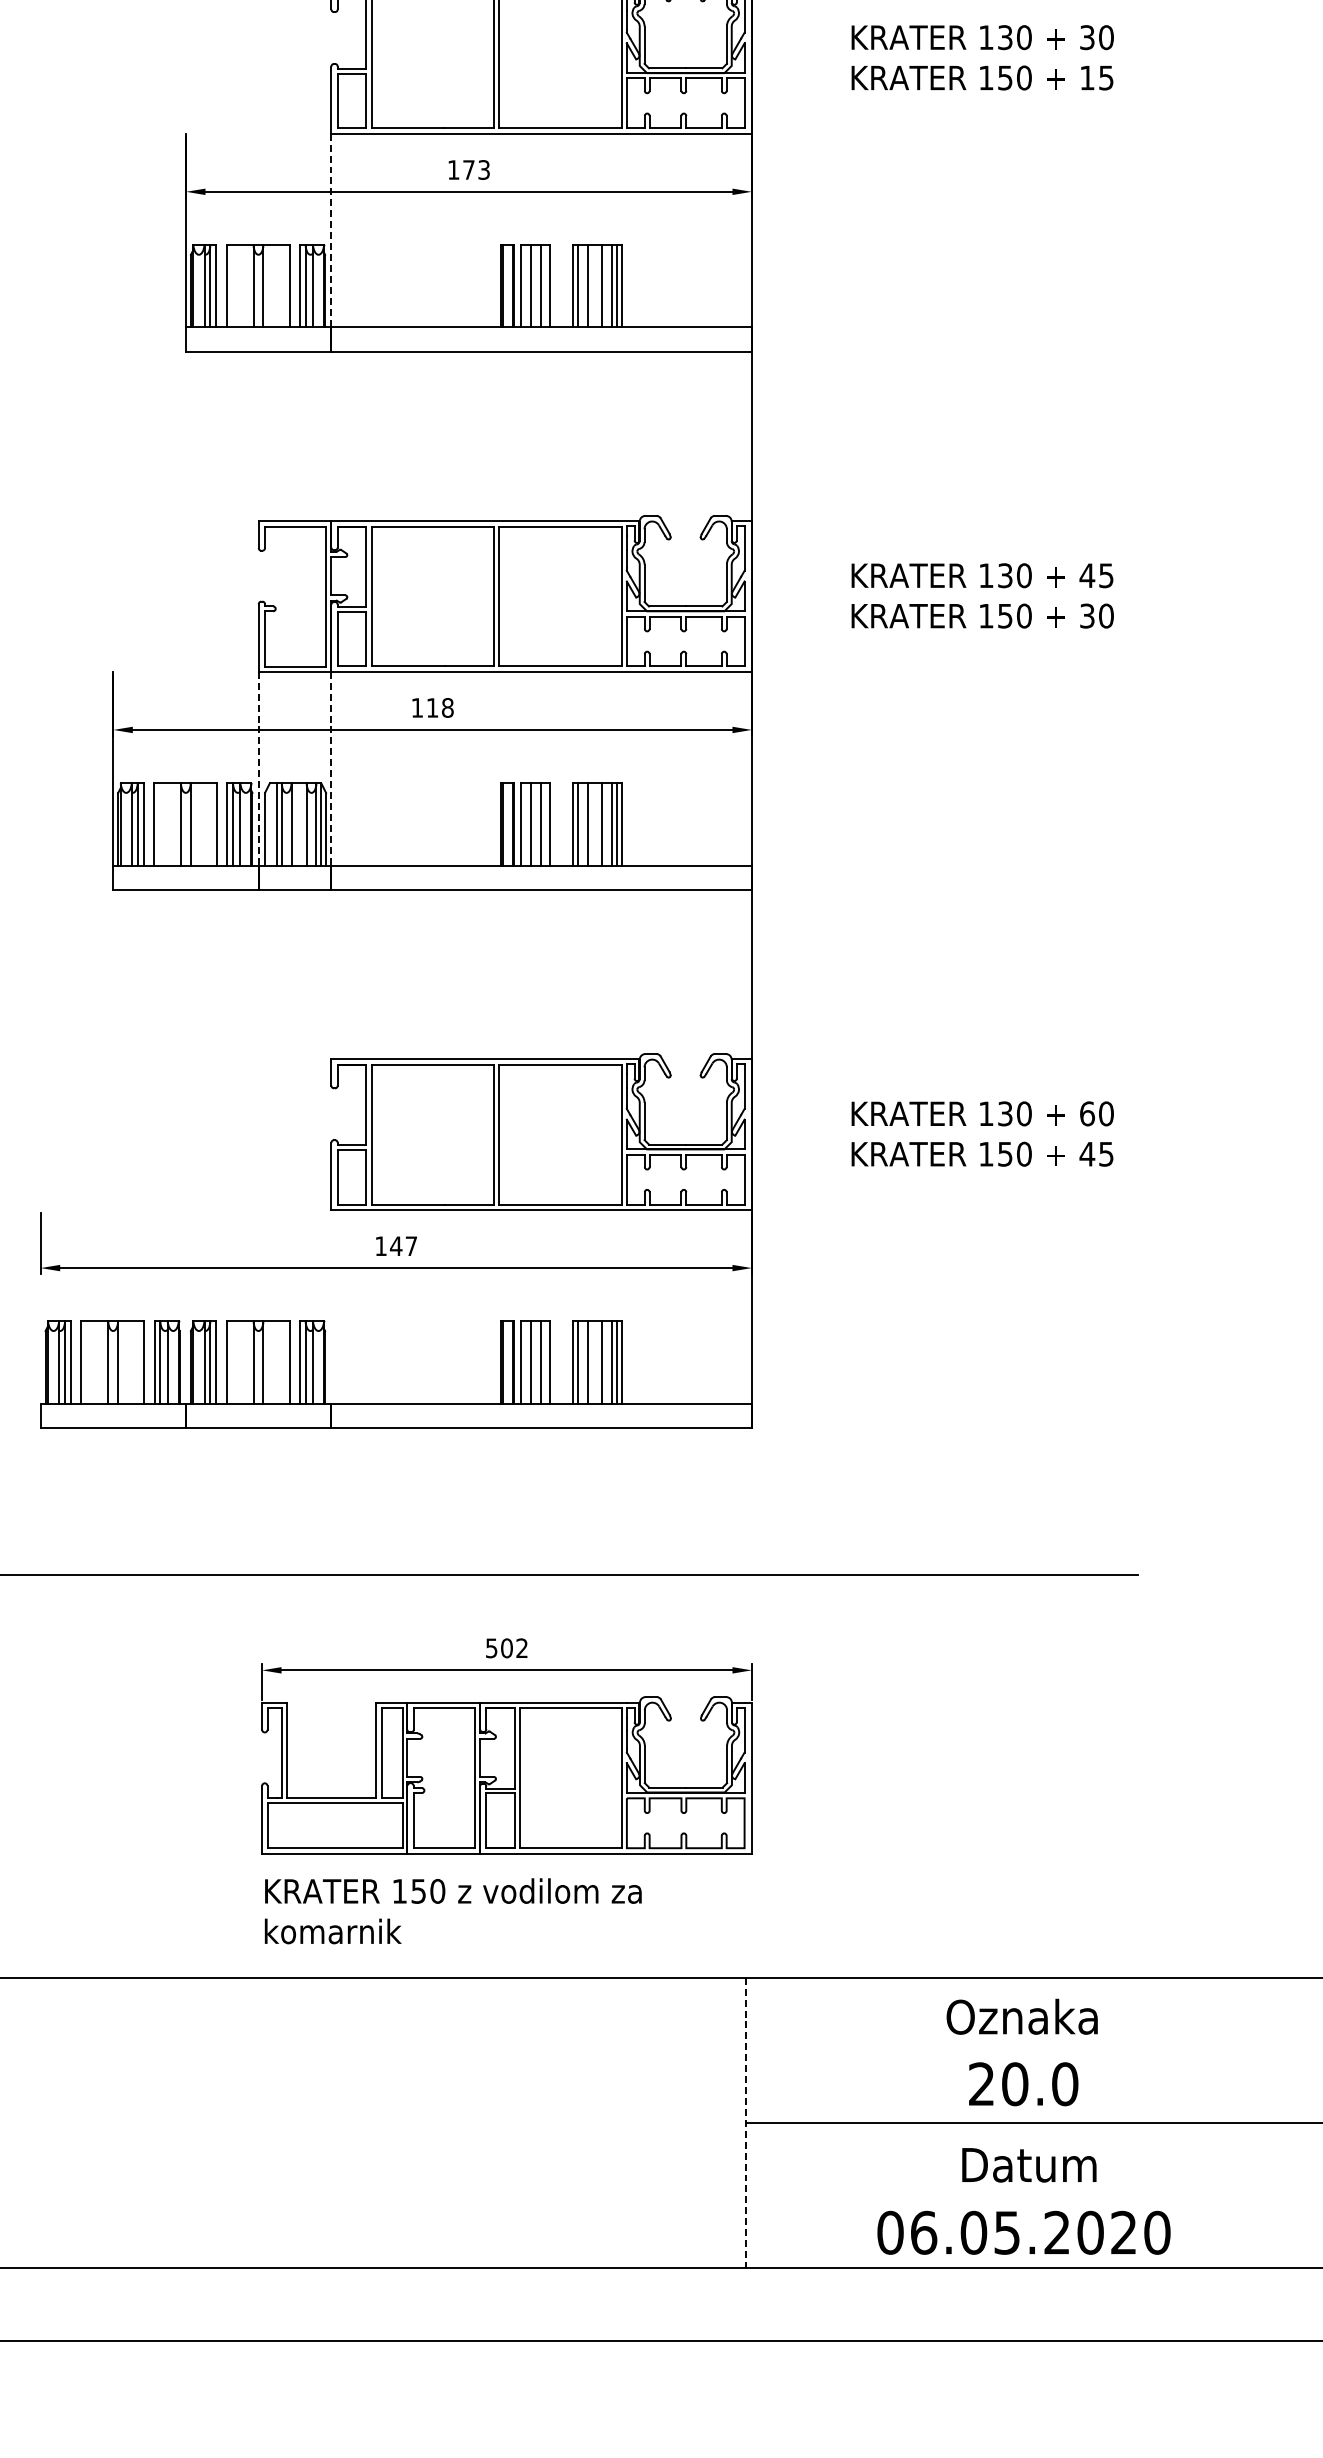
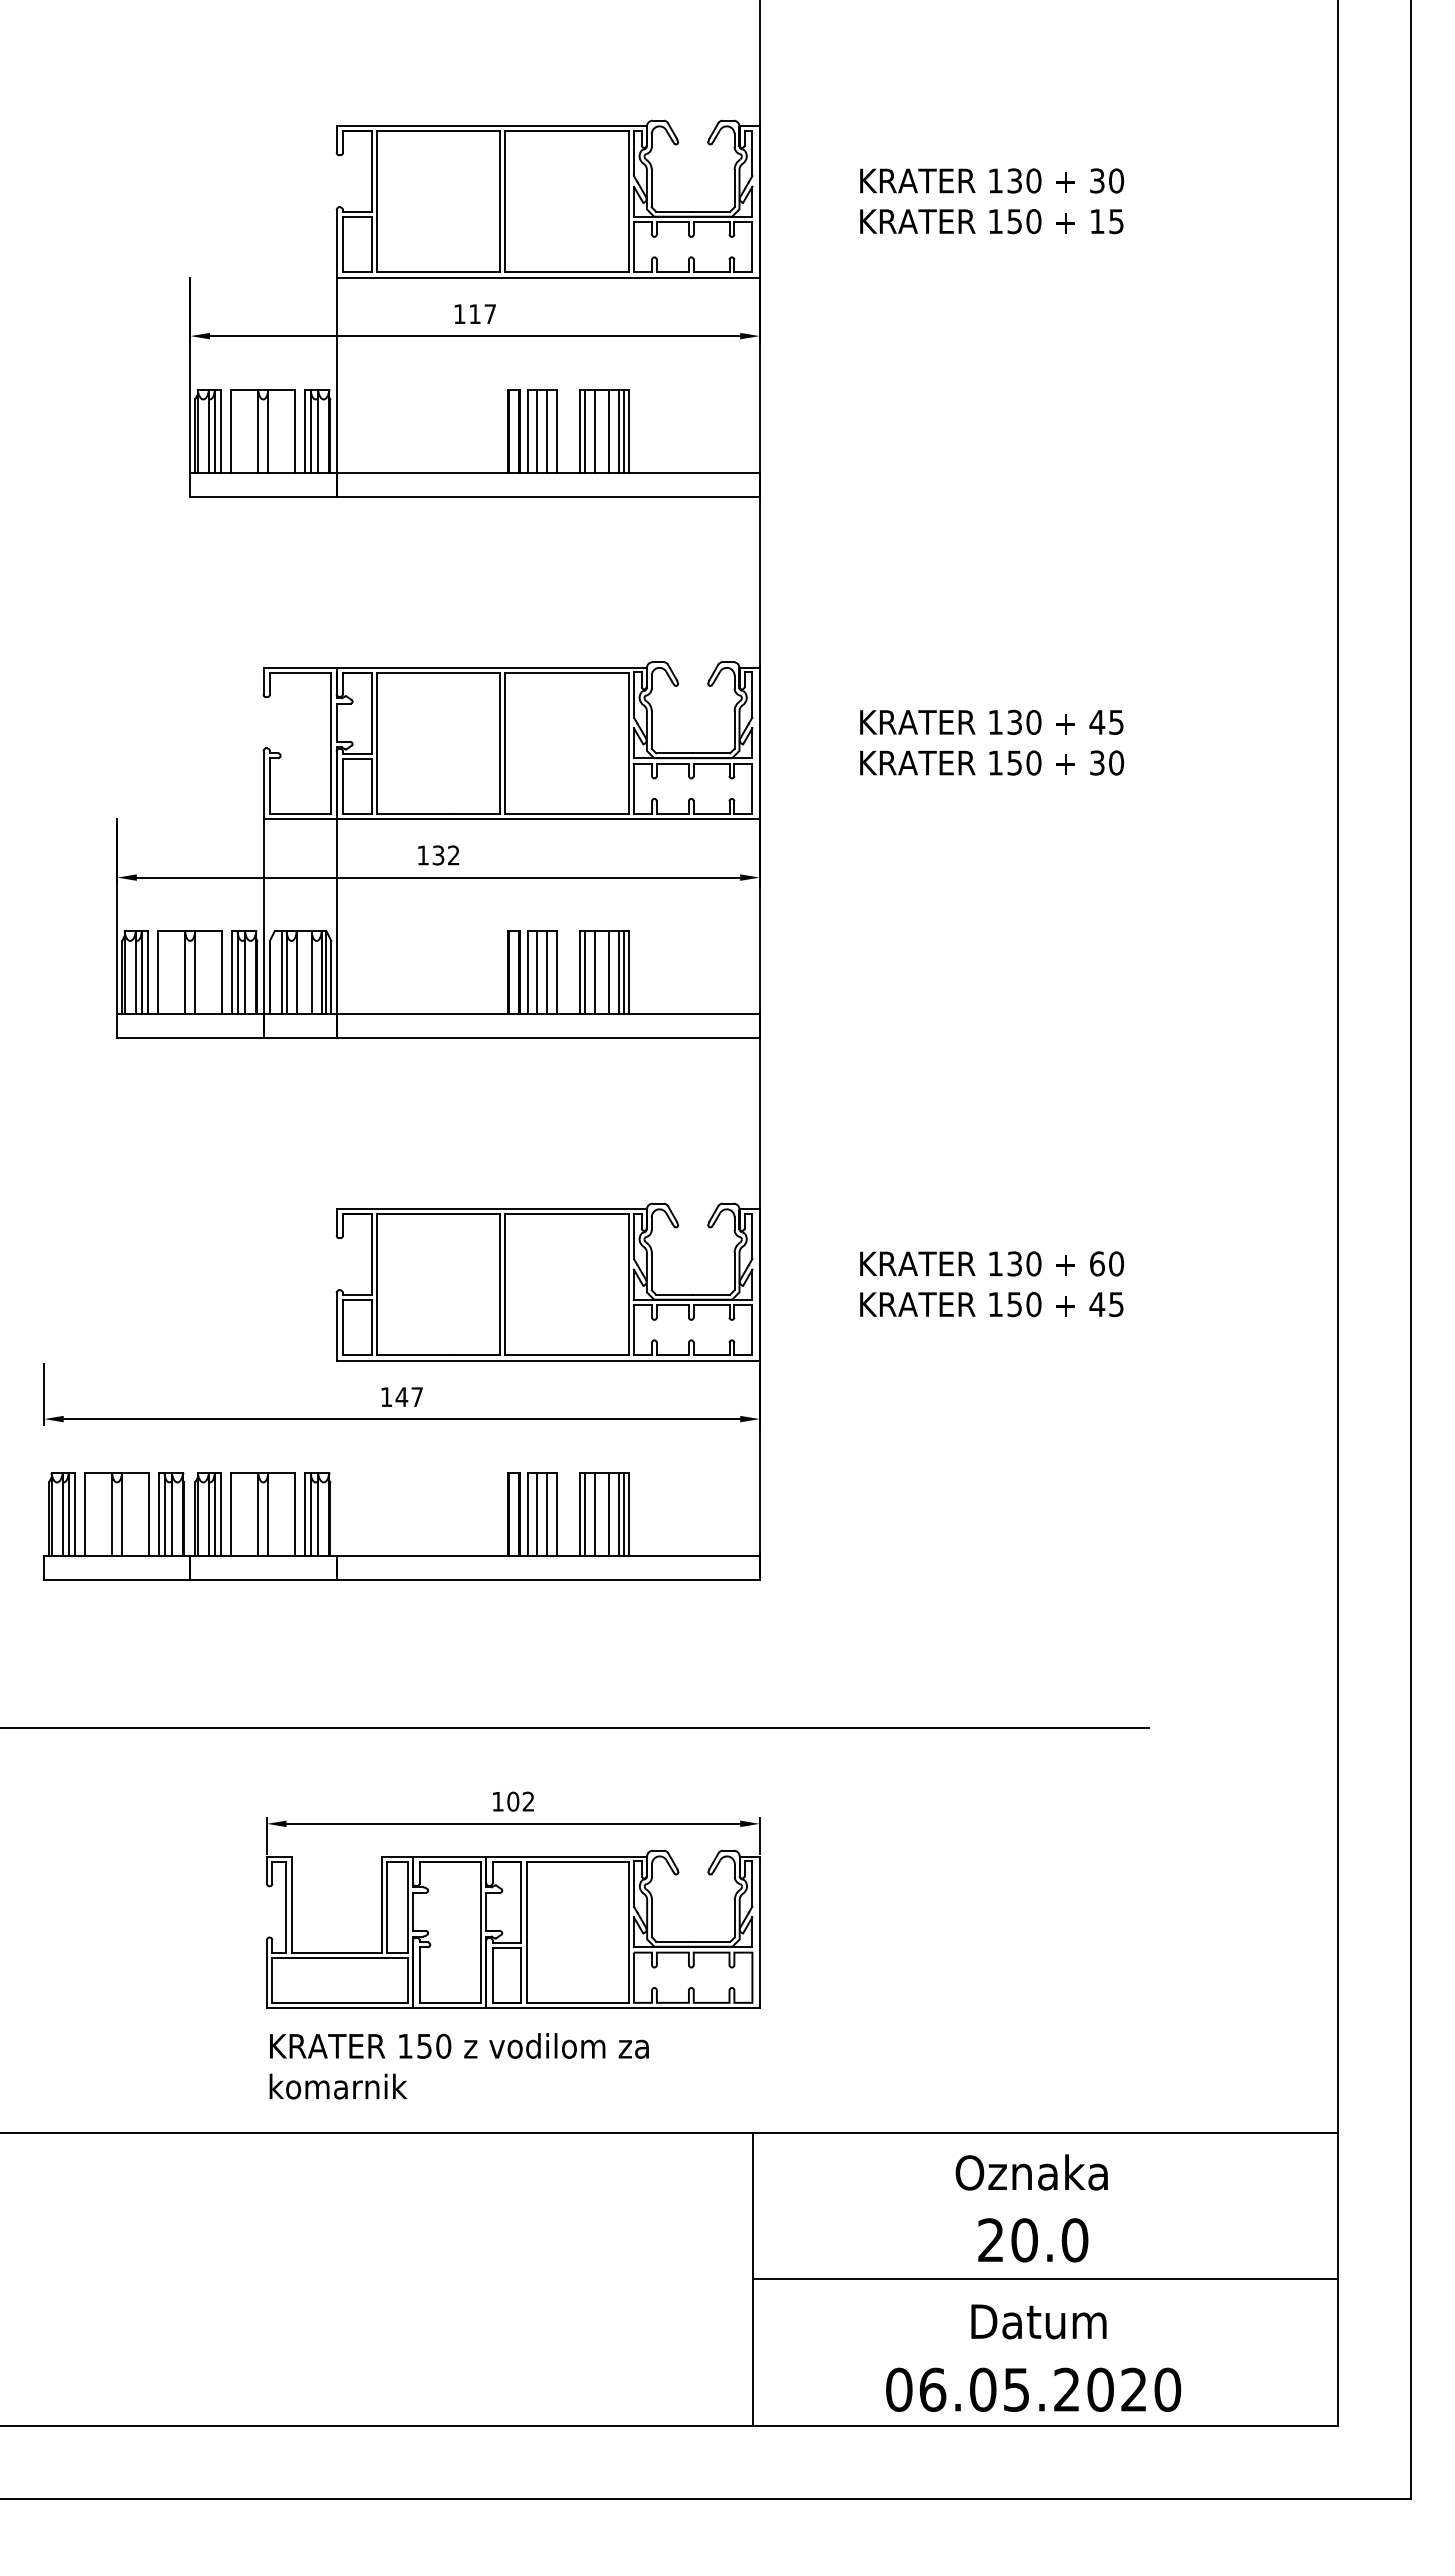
text: (476, 170) -> (482, 314), 173 -> 117
line: (331, 230) -> (336, 375), dashed -> solid
text: (439, 707) -> (445, 855), 118 -> 132
line: (258, 769) -> (263, 917), dashed -> solid
line: (331, 769) -> (336, 917), dashed -> solid
text: (491, 1648) -> (497, 1801), 502 -> 102
line: (745, 2123) -> (753, 2279), dashed -> solid

